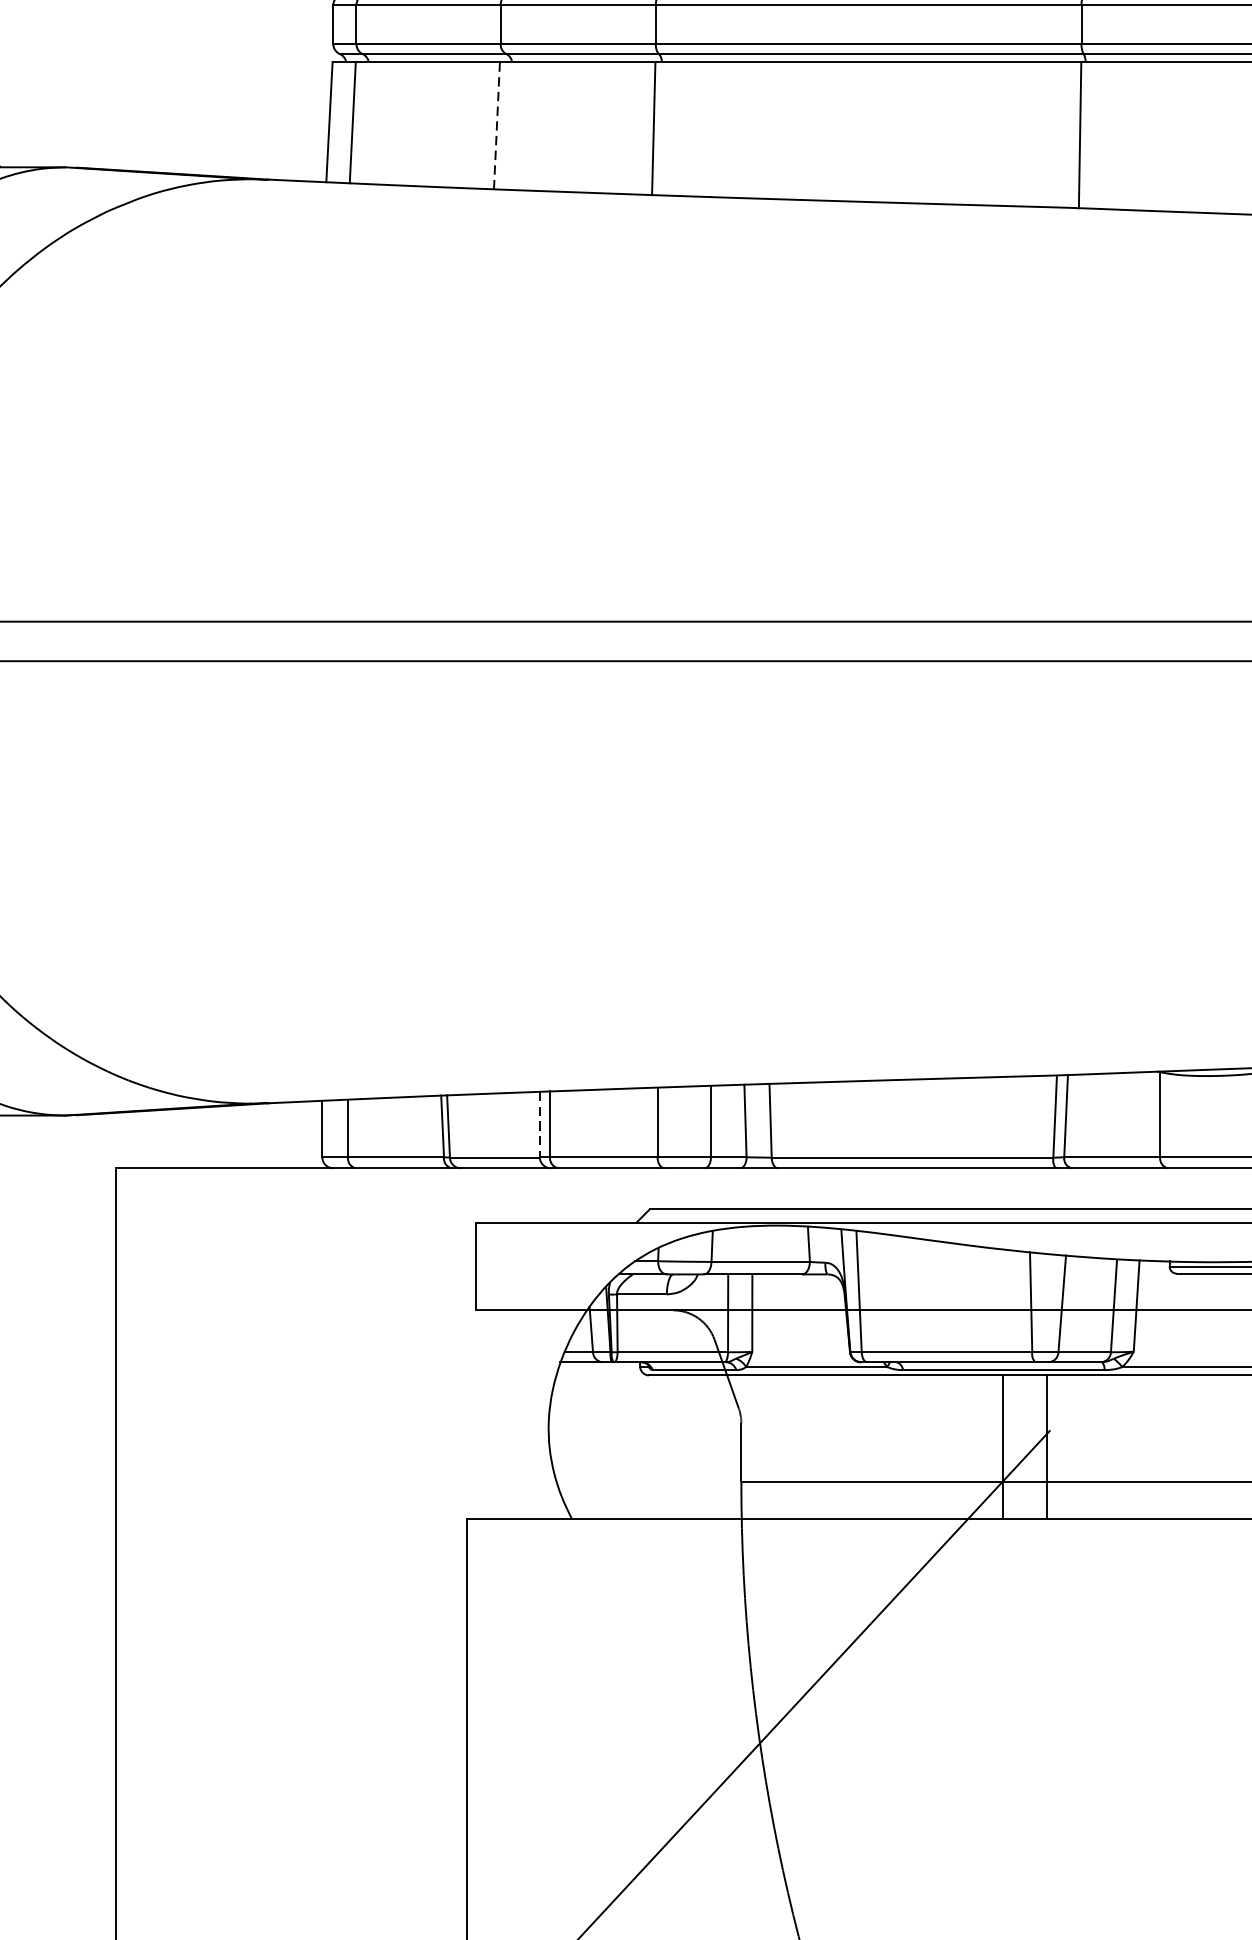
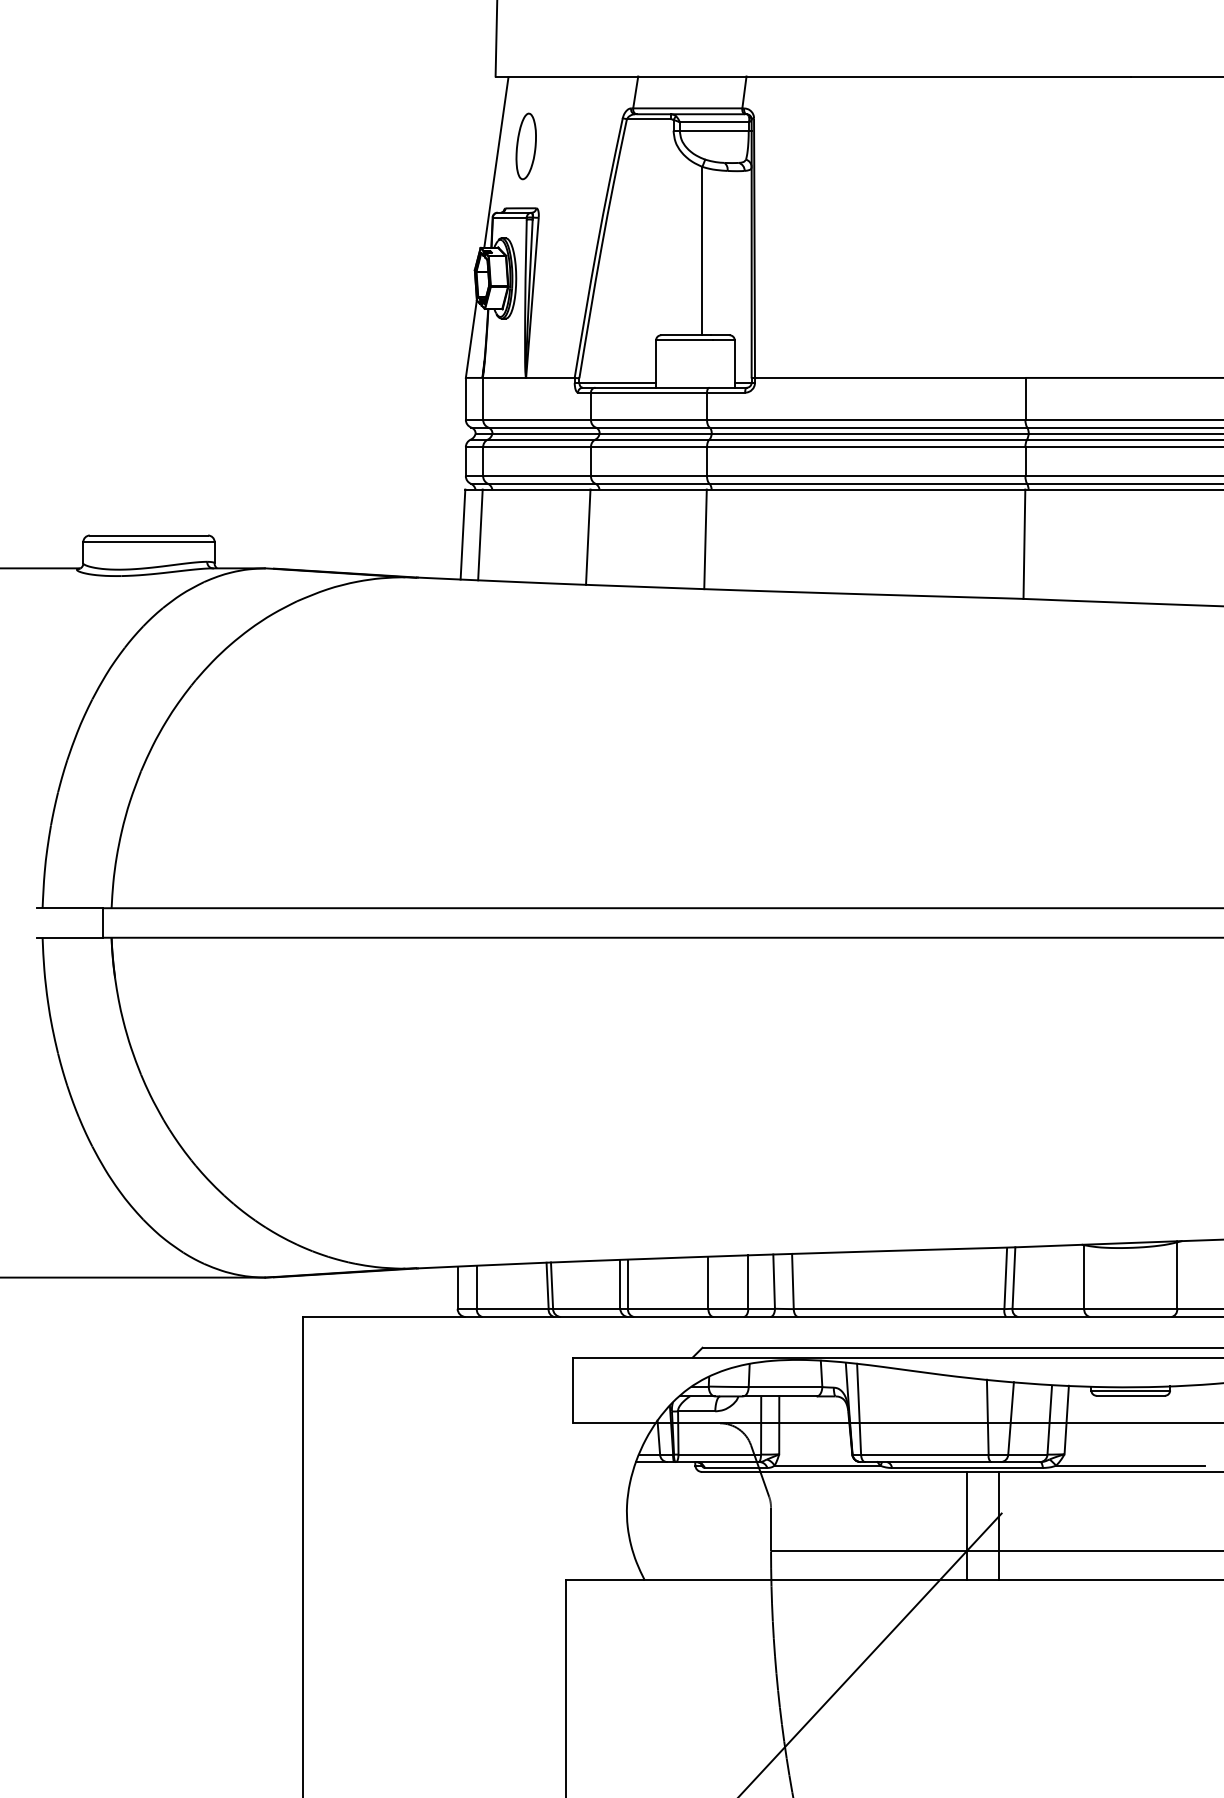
line: (497, 126) -> (588, 537), dashed -> solid
line: (540, 1124) -> (620, 1284), dashed -> solid

